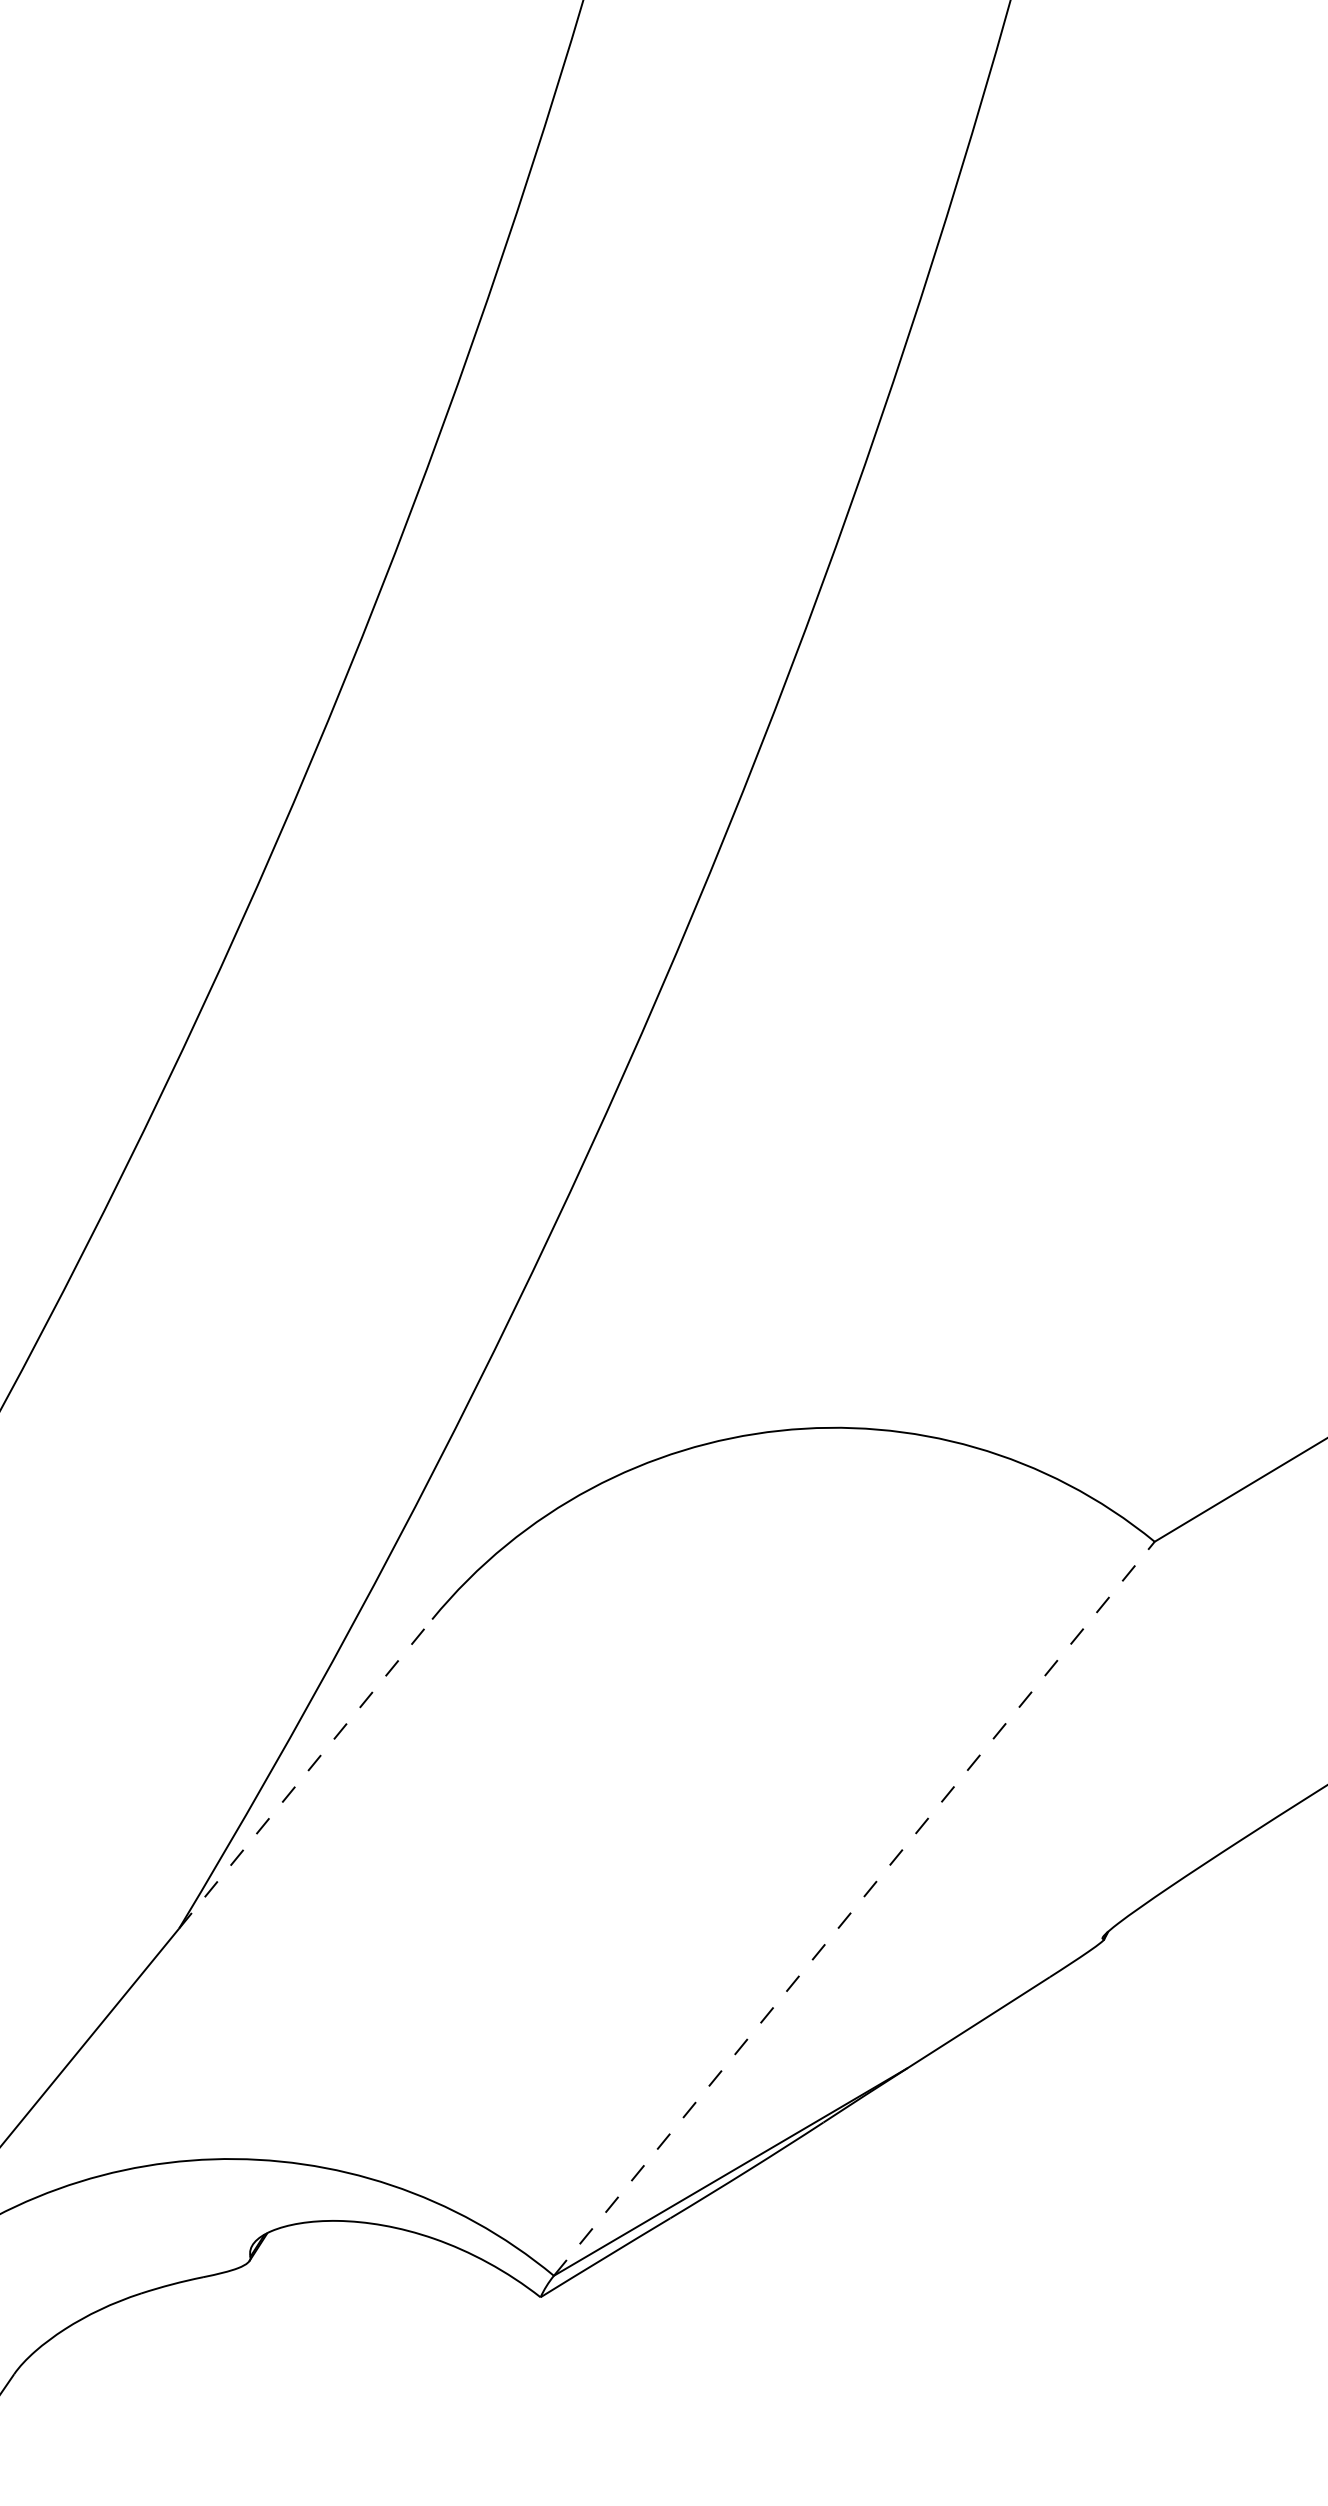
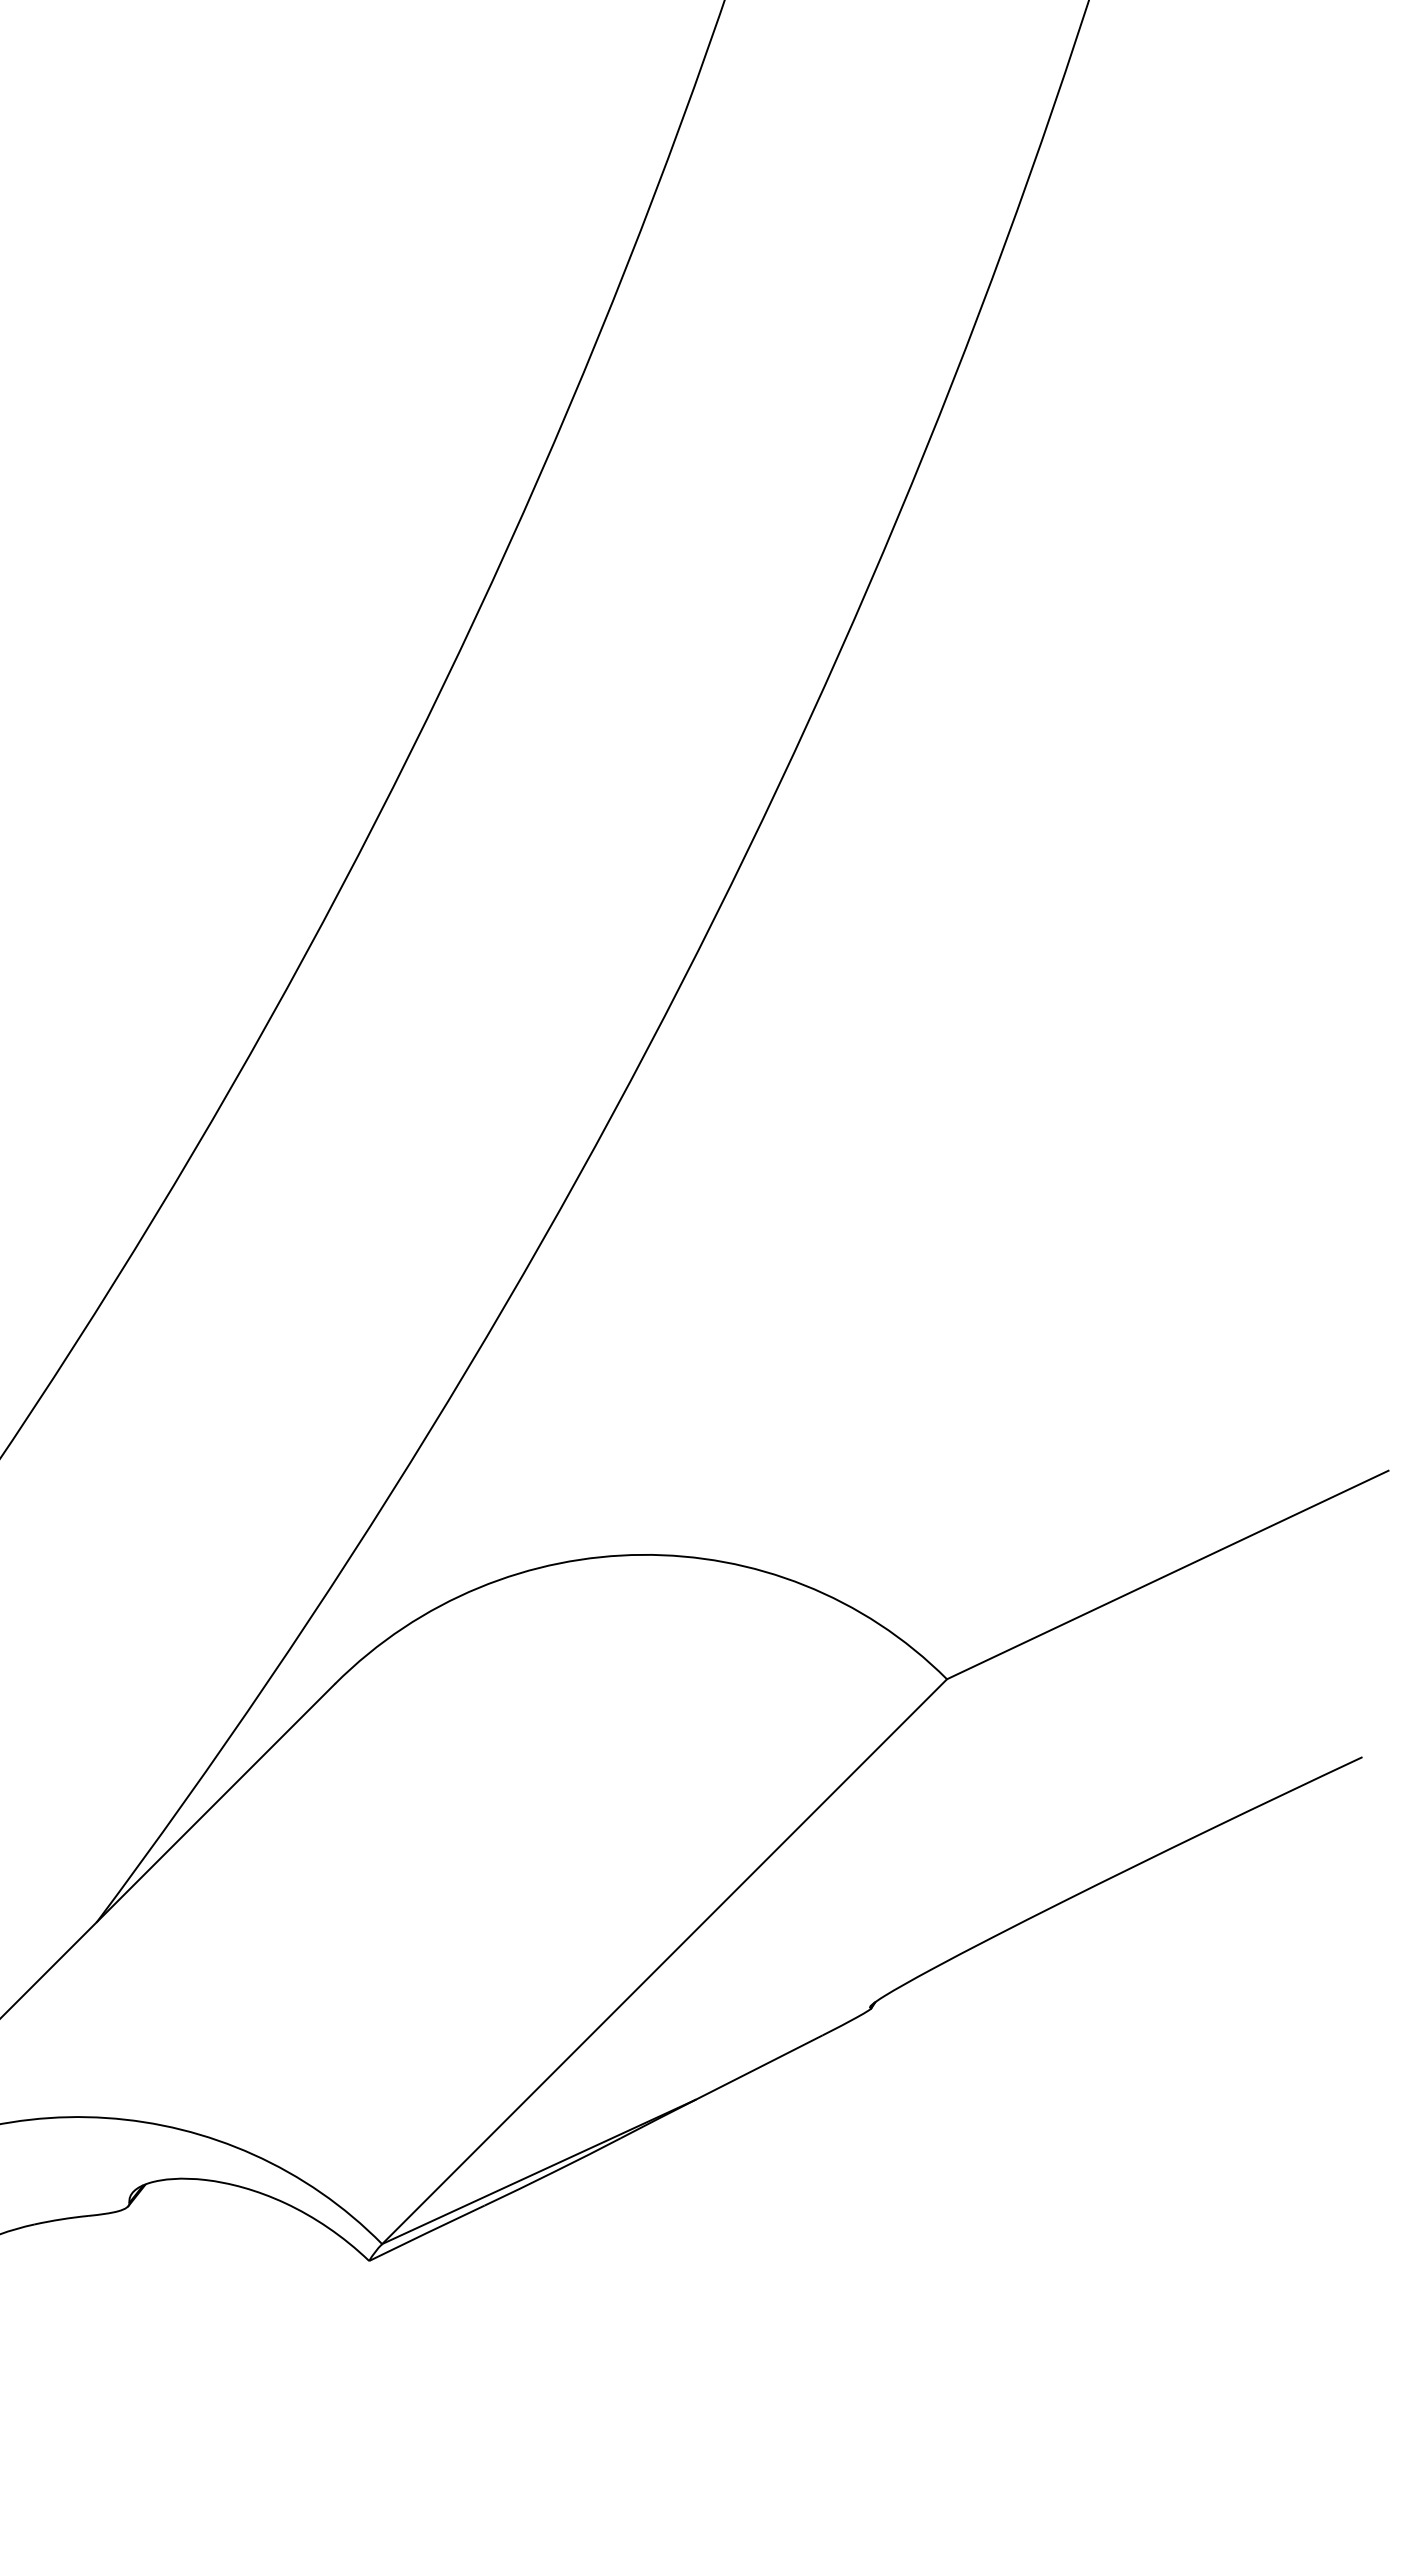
line: (306, 1773) -> (216, 1802), dashed -> solid
line: (854, 1908) -> (664, 1961), dashed -> solid

